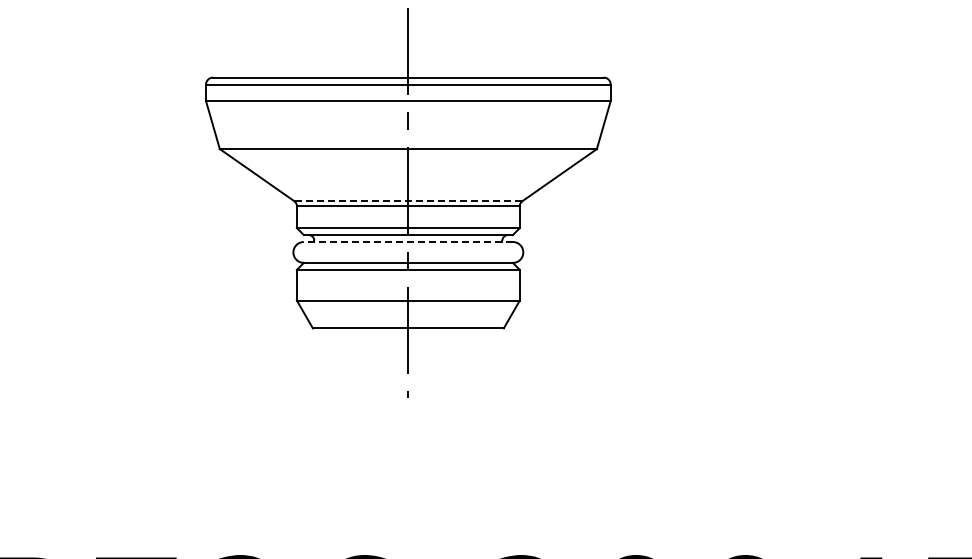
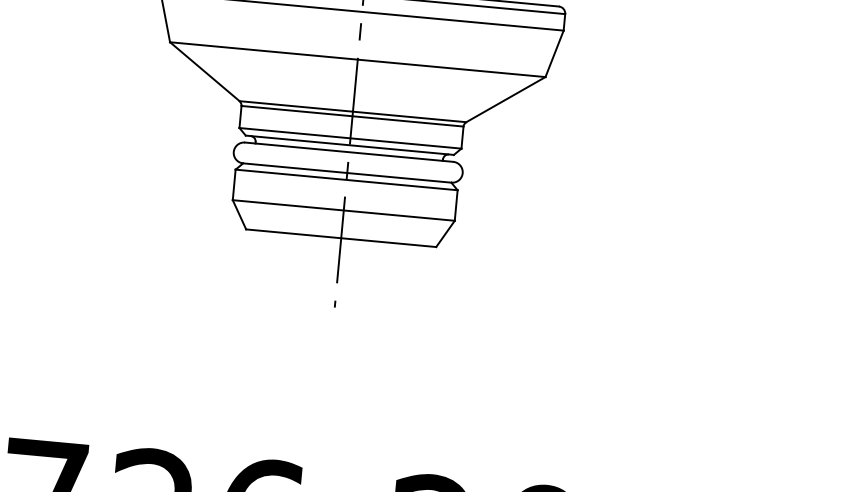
line: (408, 201) -> (353, 111), dashed -> solid
line: (408, 242) -> (349, 152), dashed -> solid

